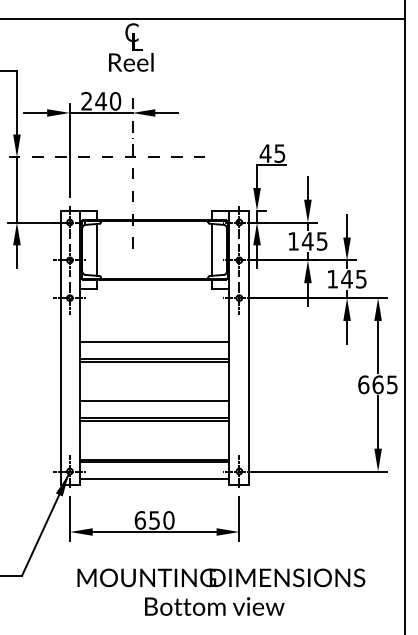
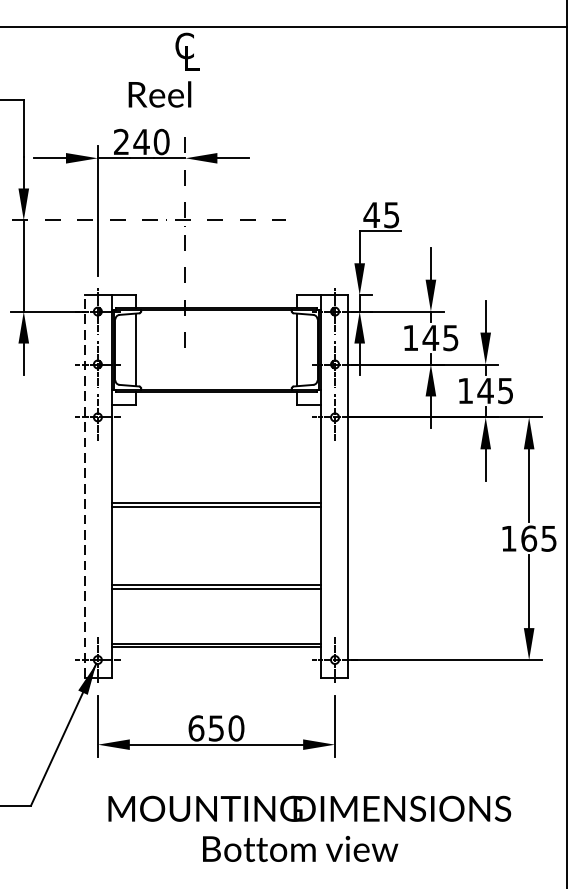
text: (131, 62) -> (160, 94), moved
line: (154, 342) -> (216, 479), removed
line: (60, 347) -> (84, 486), solid -> dashed
text: (363, 384) -> (508, 538), 665 -> 165
line: (154, 401) -> (216, 562), removed
line: (154, 479) -> (216, 671), removed

